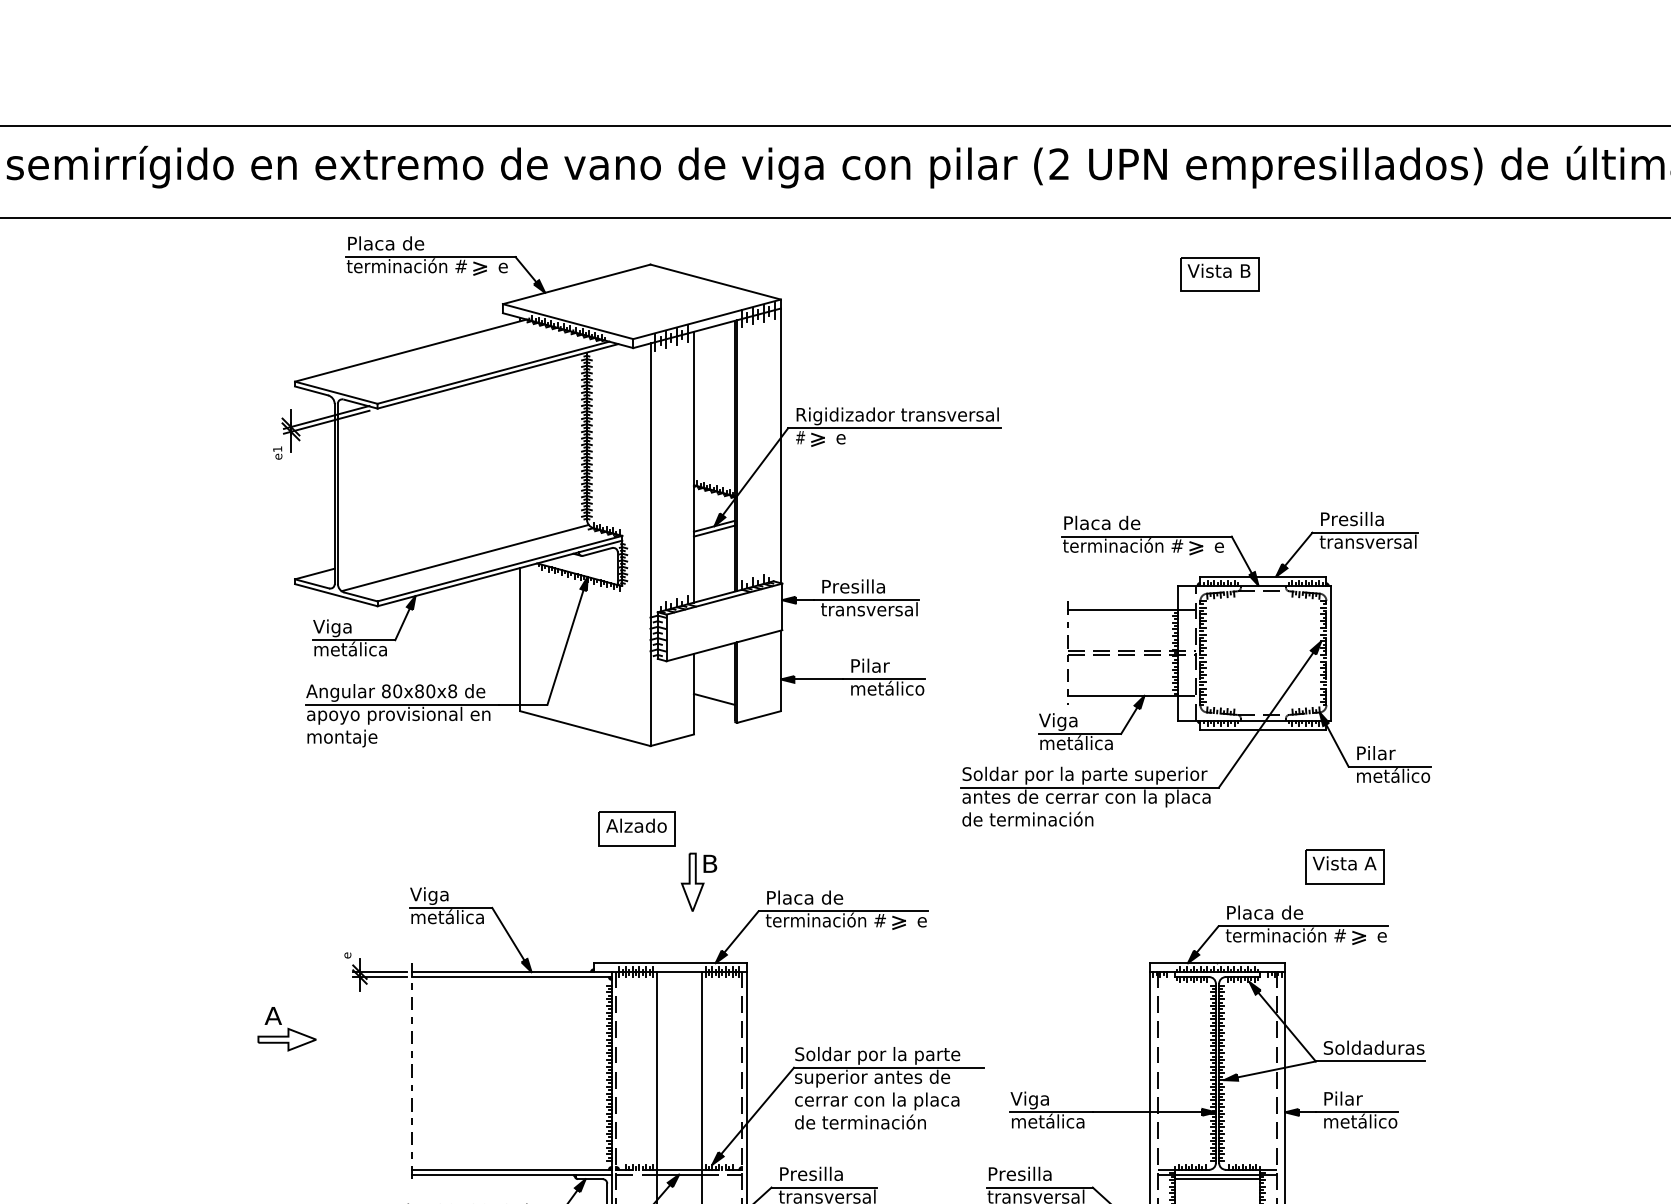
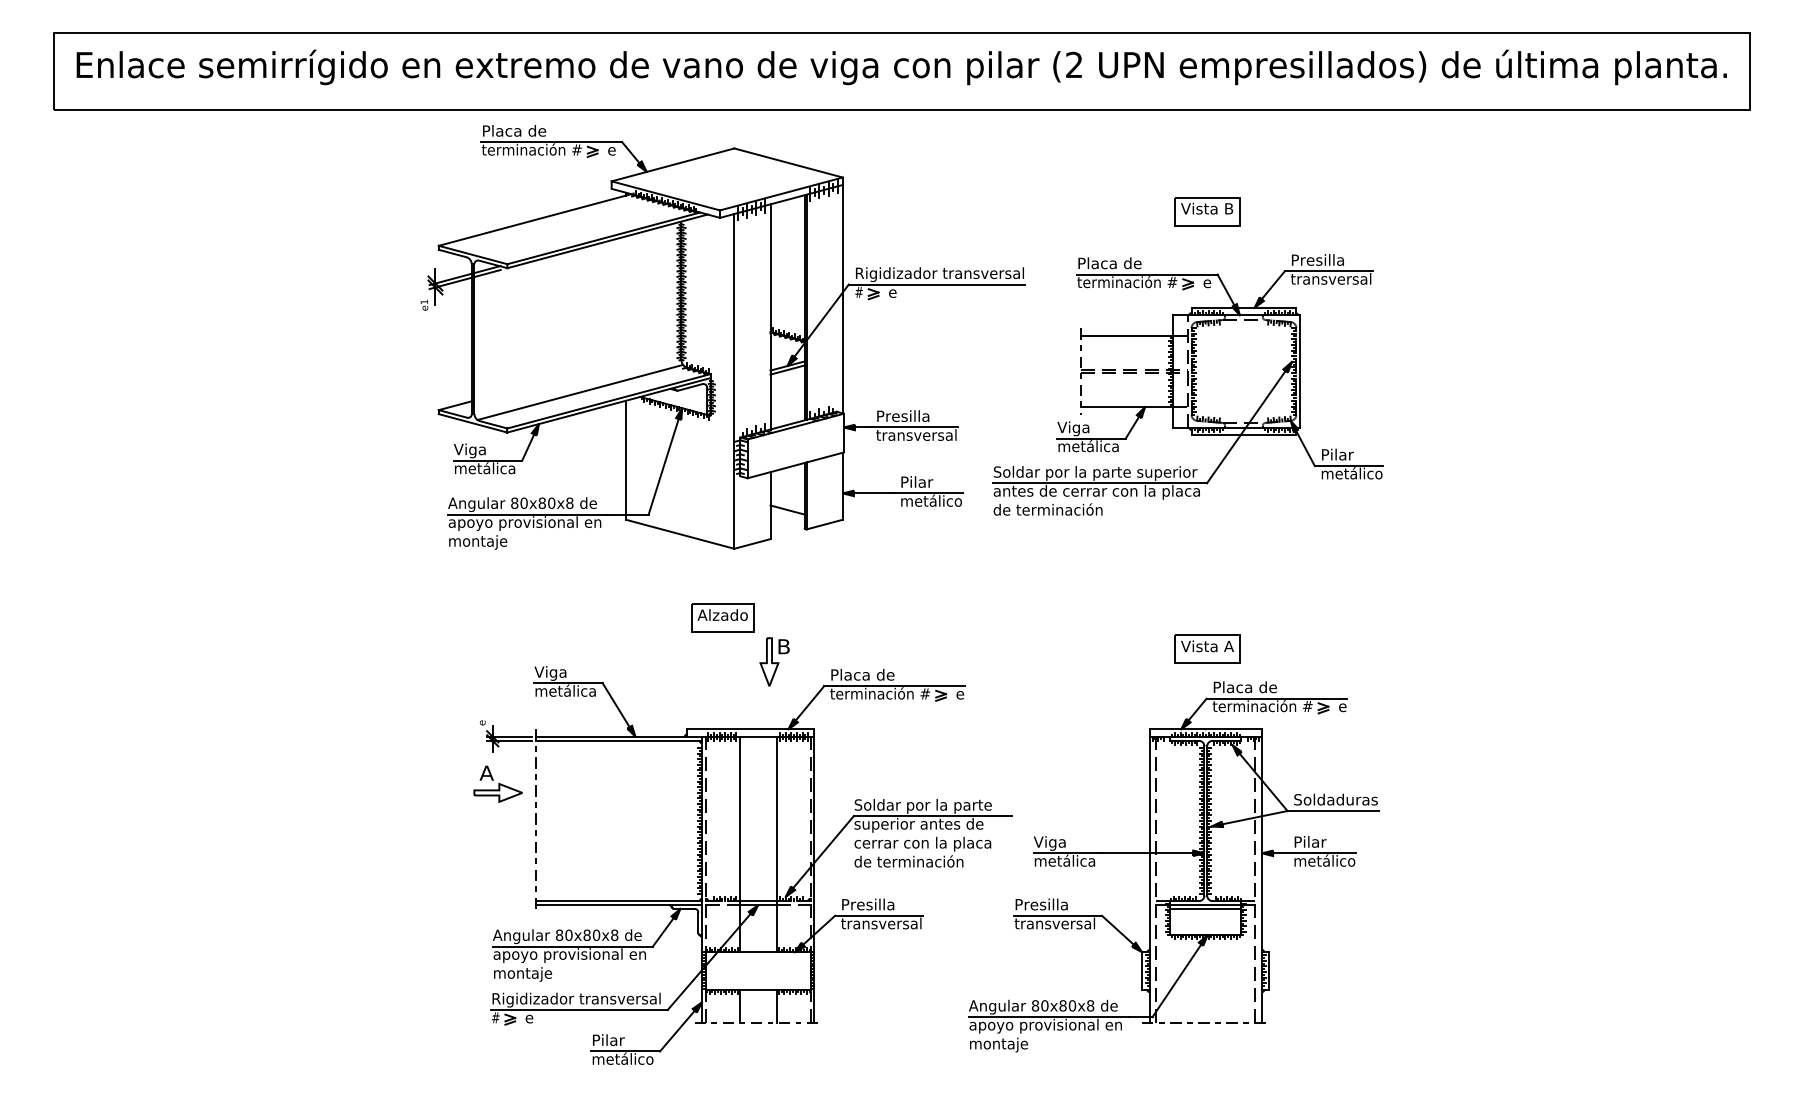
part: (1219, 274) -> (1207, 211), moved
part: (1195, 668) -> (1187, 384), moved
part: (1344, 865) -> (1207, 648), moved
part: (286, 1028) -> (497, 783), moved

